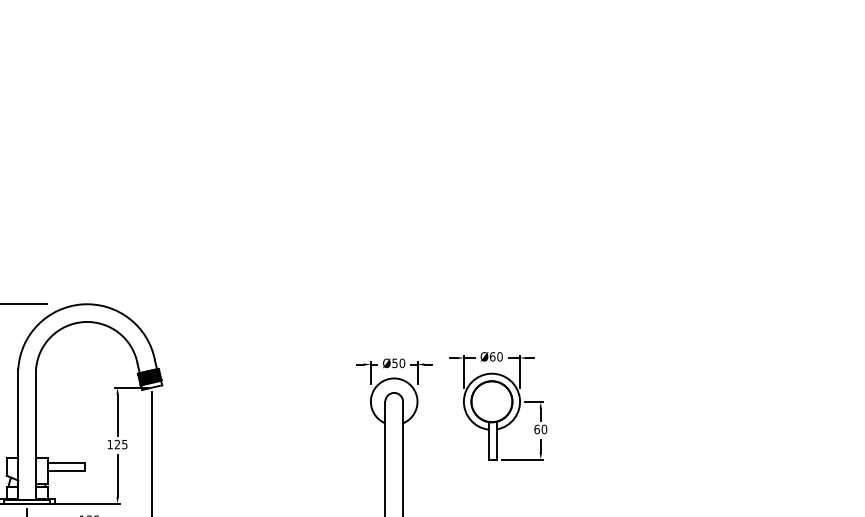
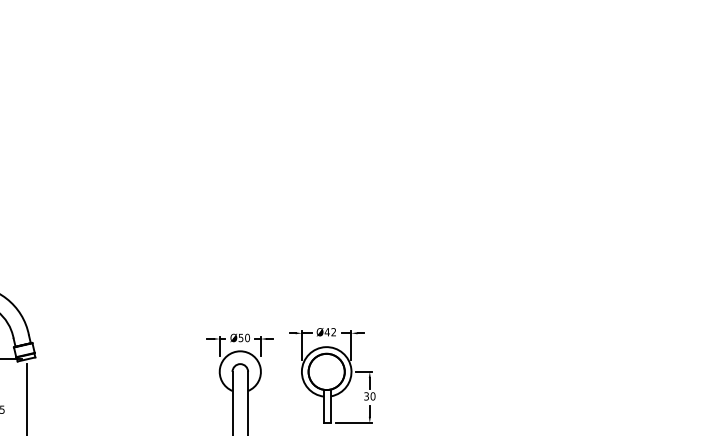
text: (495, 356) -> (329, 331), Ø60 -> Ø42
hatch: (149, 376) -> (24, 349), removed
text: (536, 429) -> (366, 396), 60 -> 30

